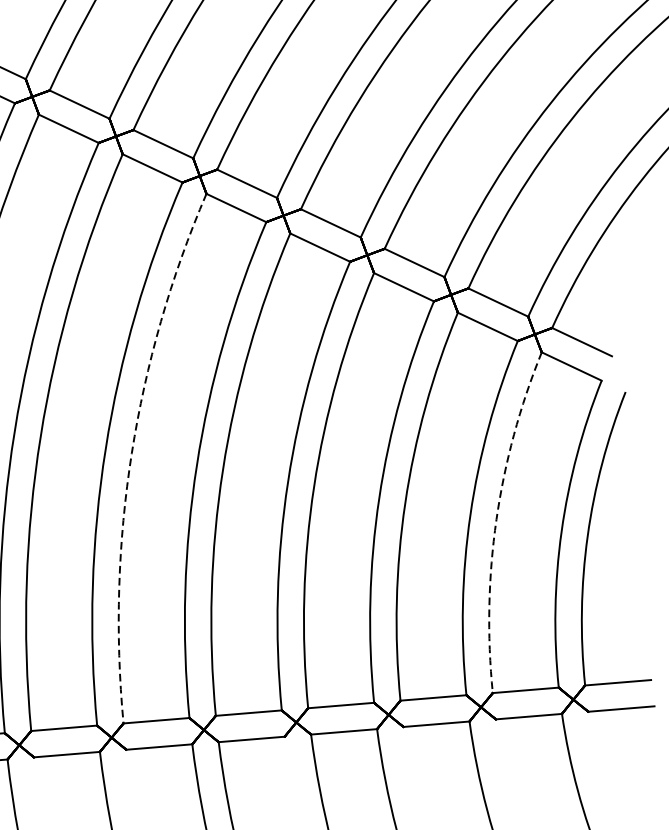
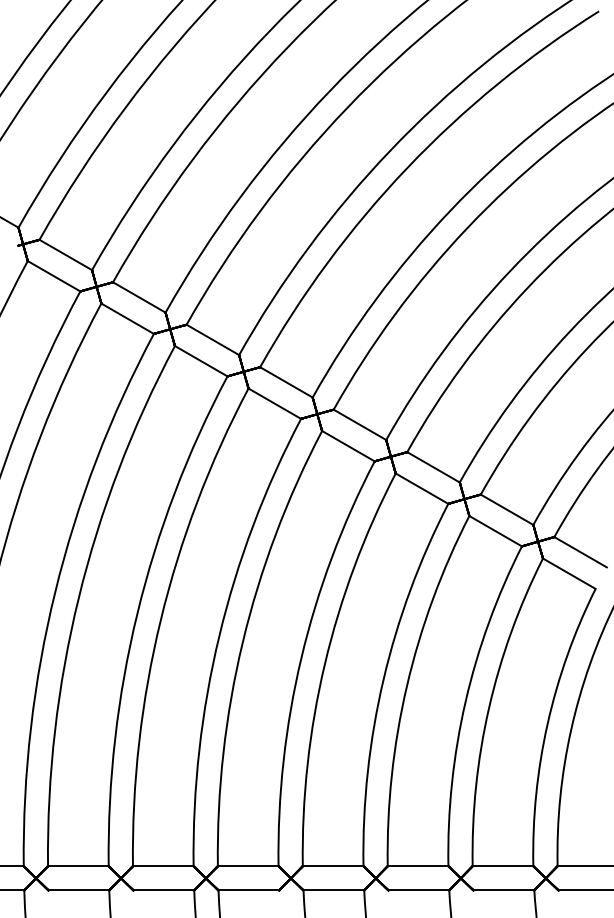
arc: (131, 453) -> (160, 620), dashed -> solid
arc: (497, 520) -> (489, 708), dashed -> solid

